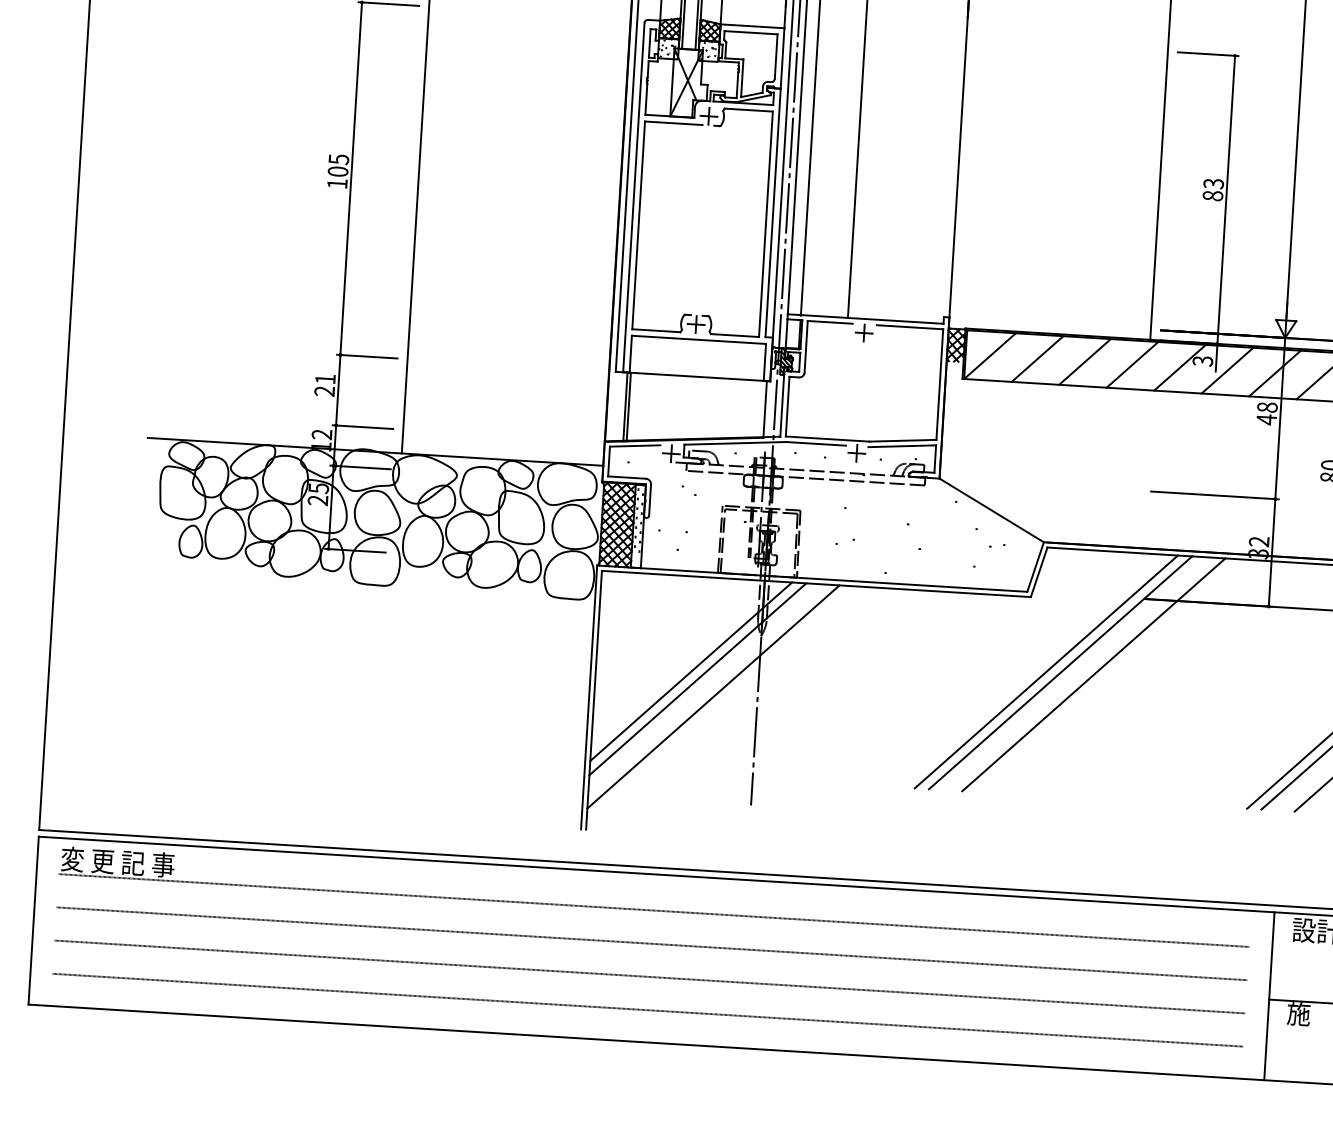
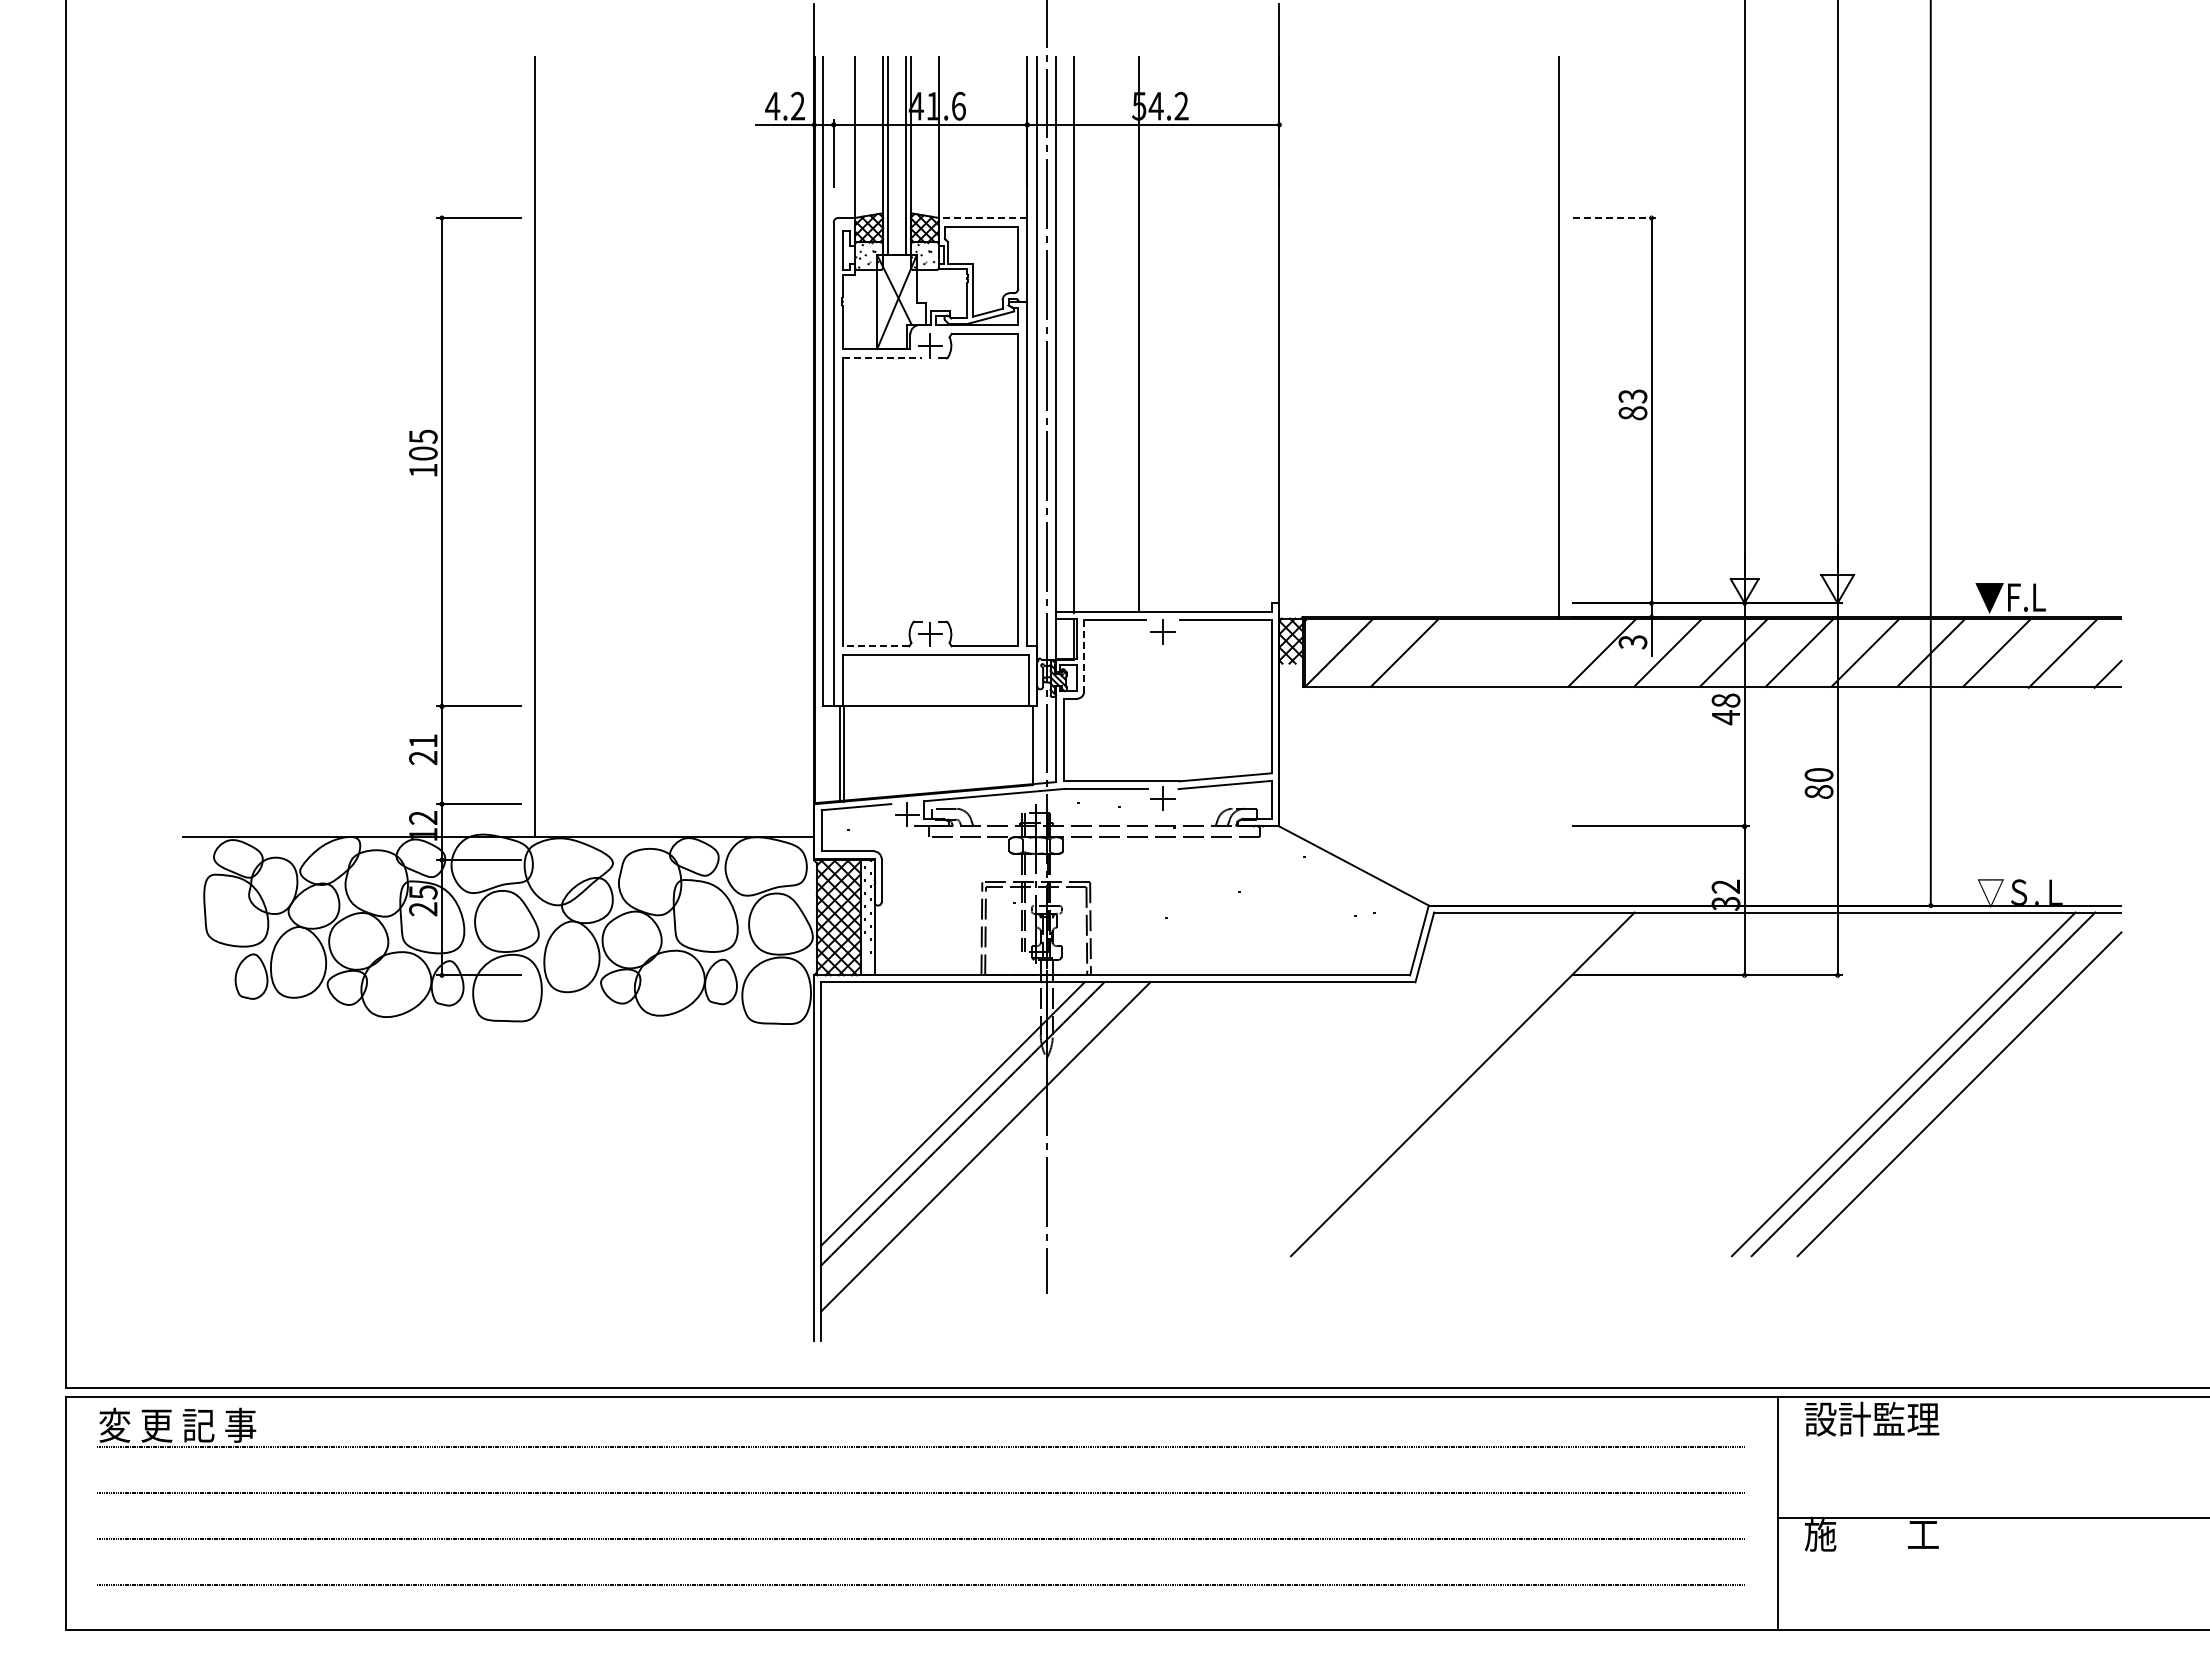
line: (752, 25) -> (982, 217), solid -> dashed
line: (1208, 53) -> (1614, 217), solid -> dashed
line: (673, 123) -> (882, 358), solid -> dashed
line: (655, 330) -> (875, 646), solid -> dashed
line: (806, 346) -> (1084, 655), solid -> dashed
line: (1085, 361) -> (1470, 652), removed
line: (1132, 364) -> (1535, 652), removed
line: (1045, 672) -> (1442, 1084), removed
line: (1093, 674) -> (1508, 1084), removed

